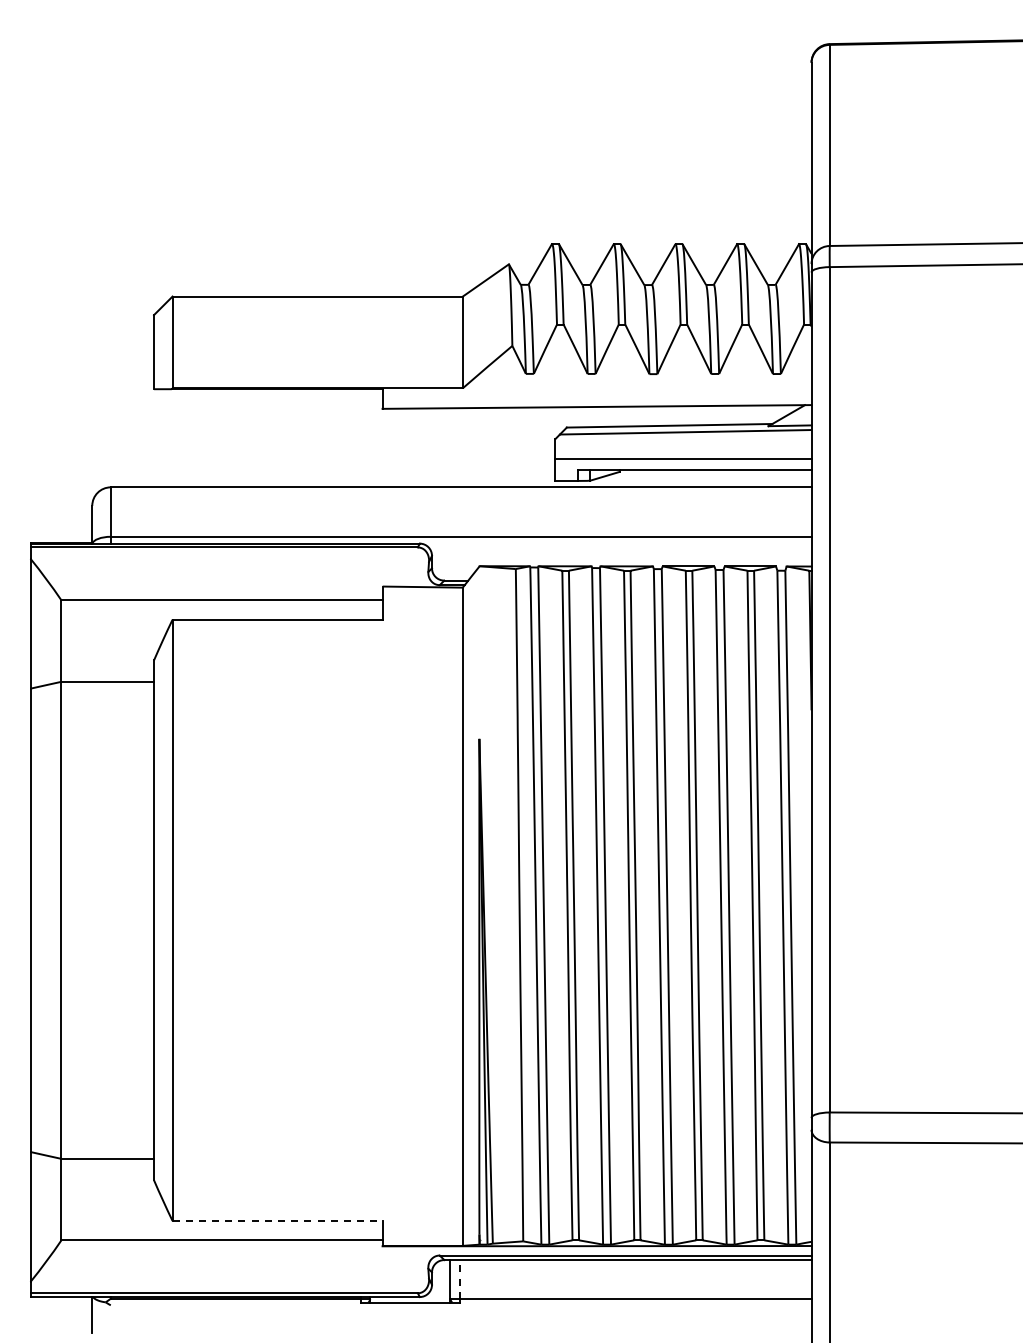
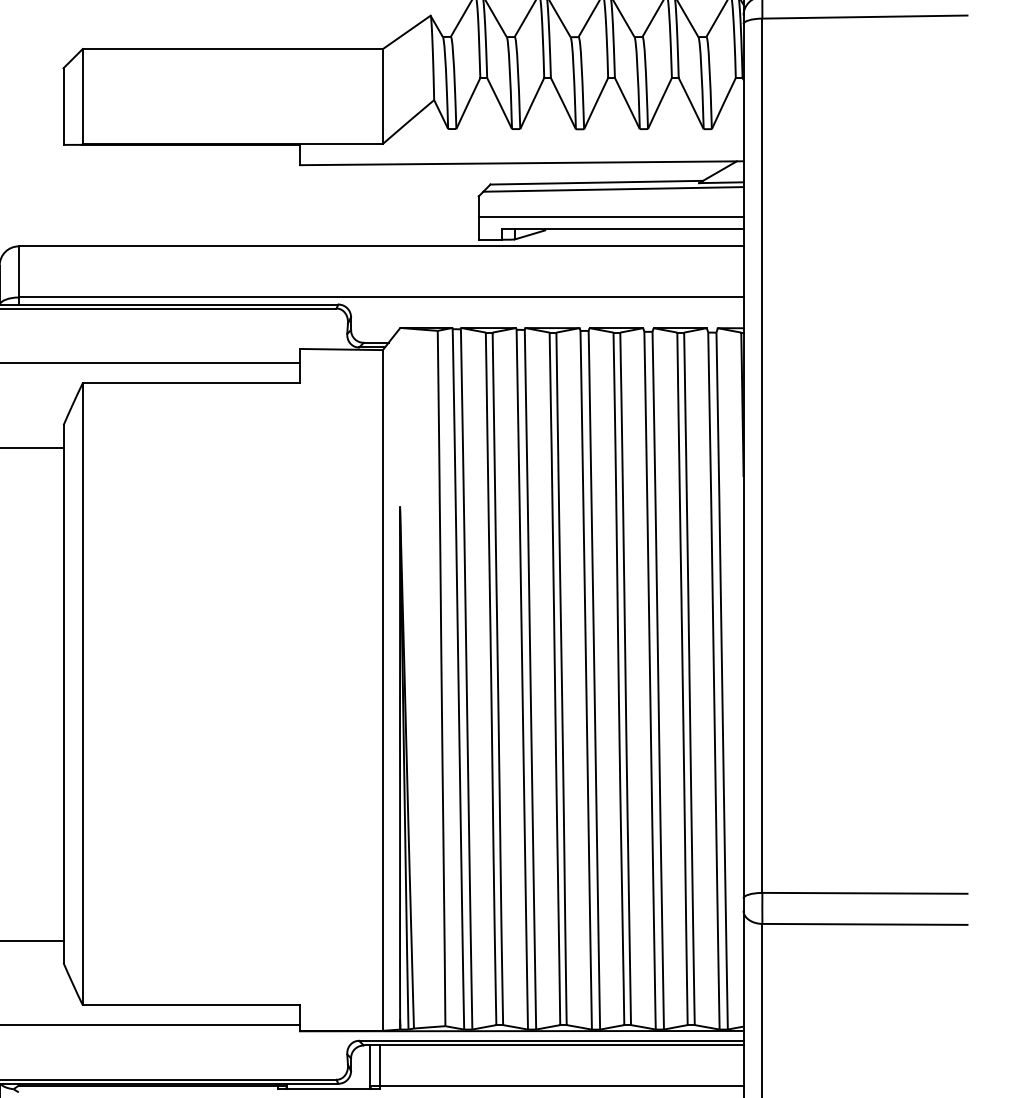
line: (277, 1220) -> (191, 1004), dashed -> solid
line: (459, 1278) -> (379, 1064), dashed -> solid

